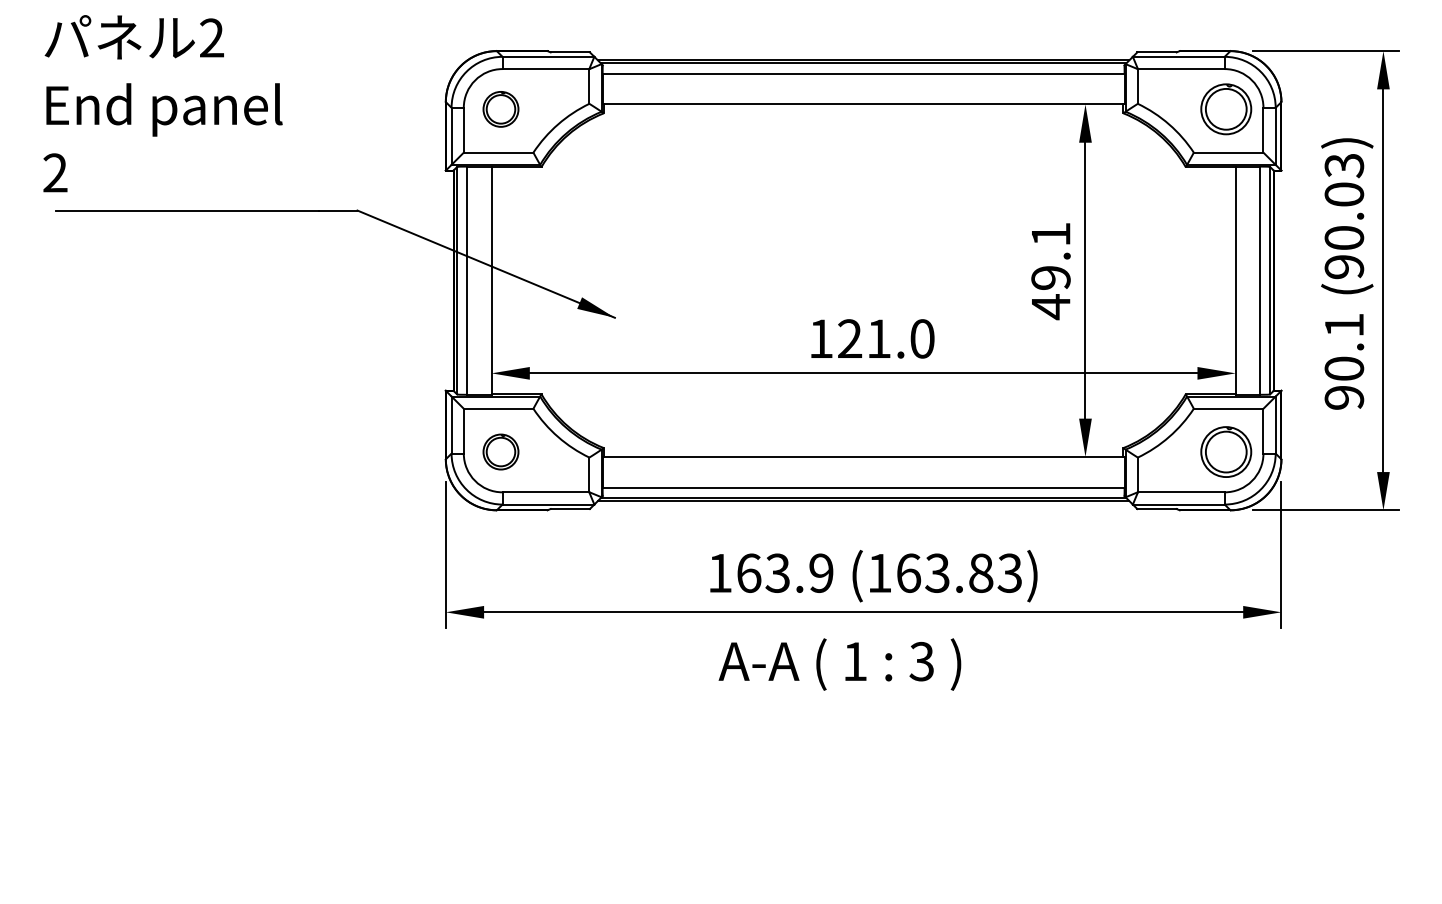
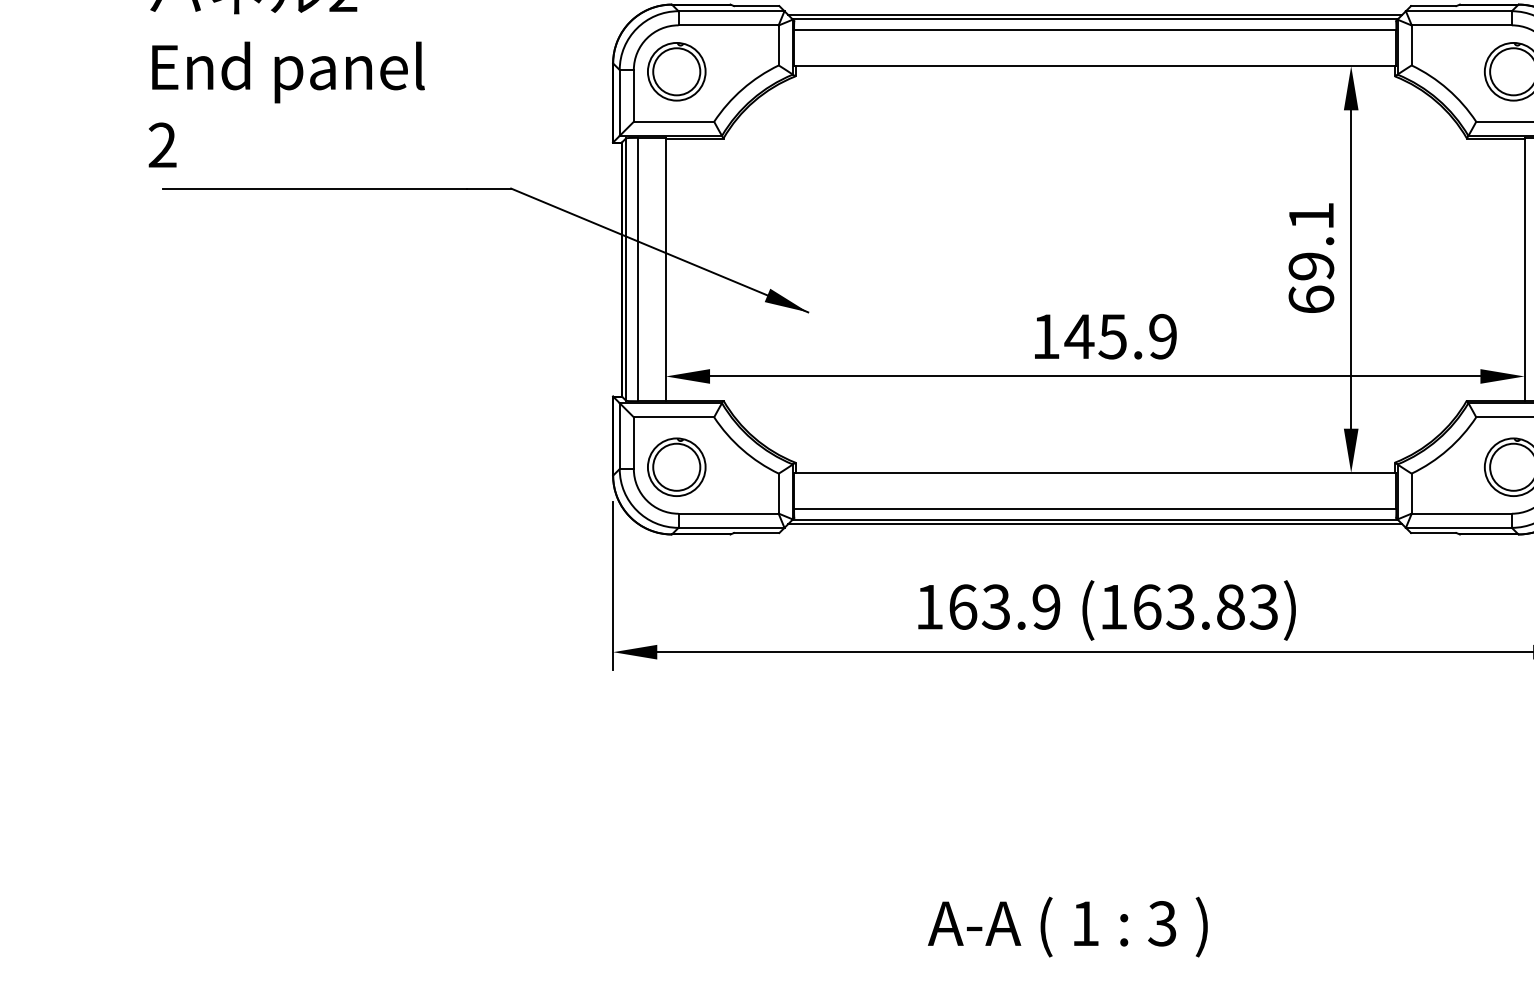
part: (500, 109) -> (676, 71), size x1.43
text: (1050, 307) -> (1310, 300), 49.1 -> 69.1
text: (885, 338) -> (1120, 336), 121.0 -> 145.9
part: (500, 451) -> (676, 466), size x1.43
text: (839, 664) -> (1067, 927), moved

